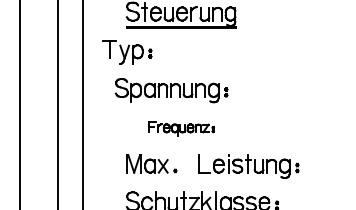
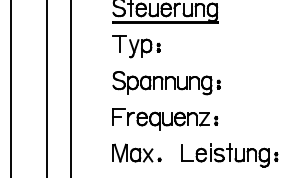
part: (127, 52) -> (136, 46), moved
part: (171, 90) -> (166, 82), moved
part: (181, 128) -> (165, 119), size x1.67

